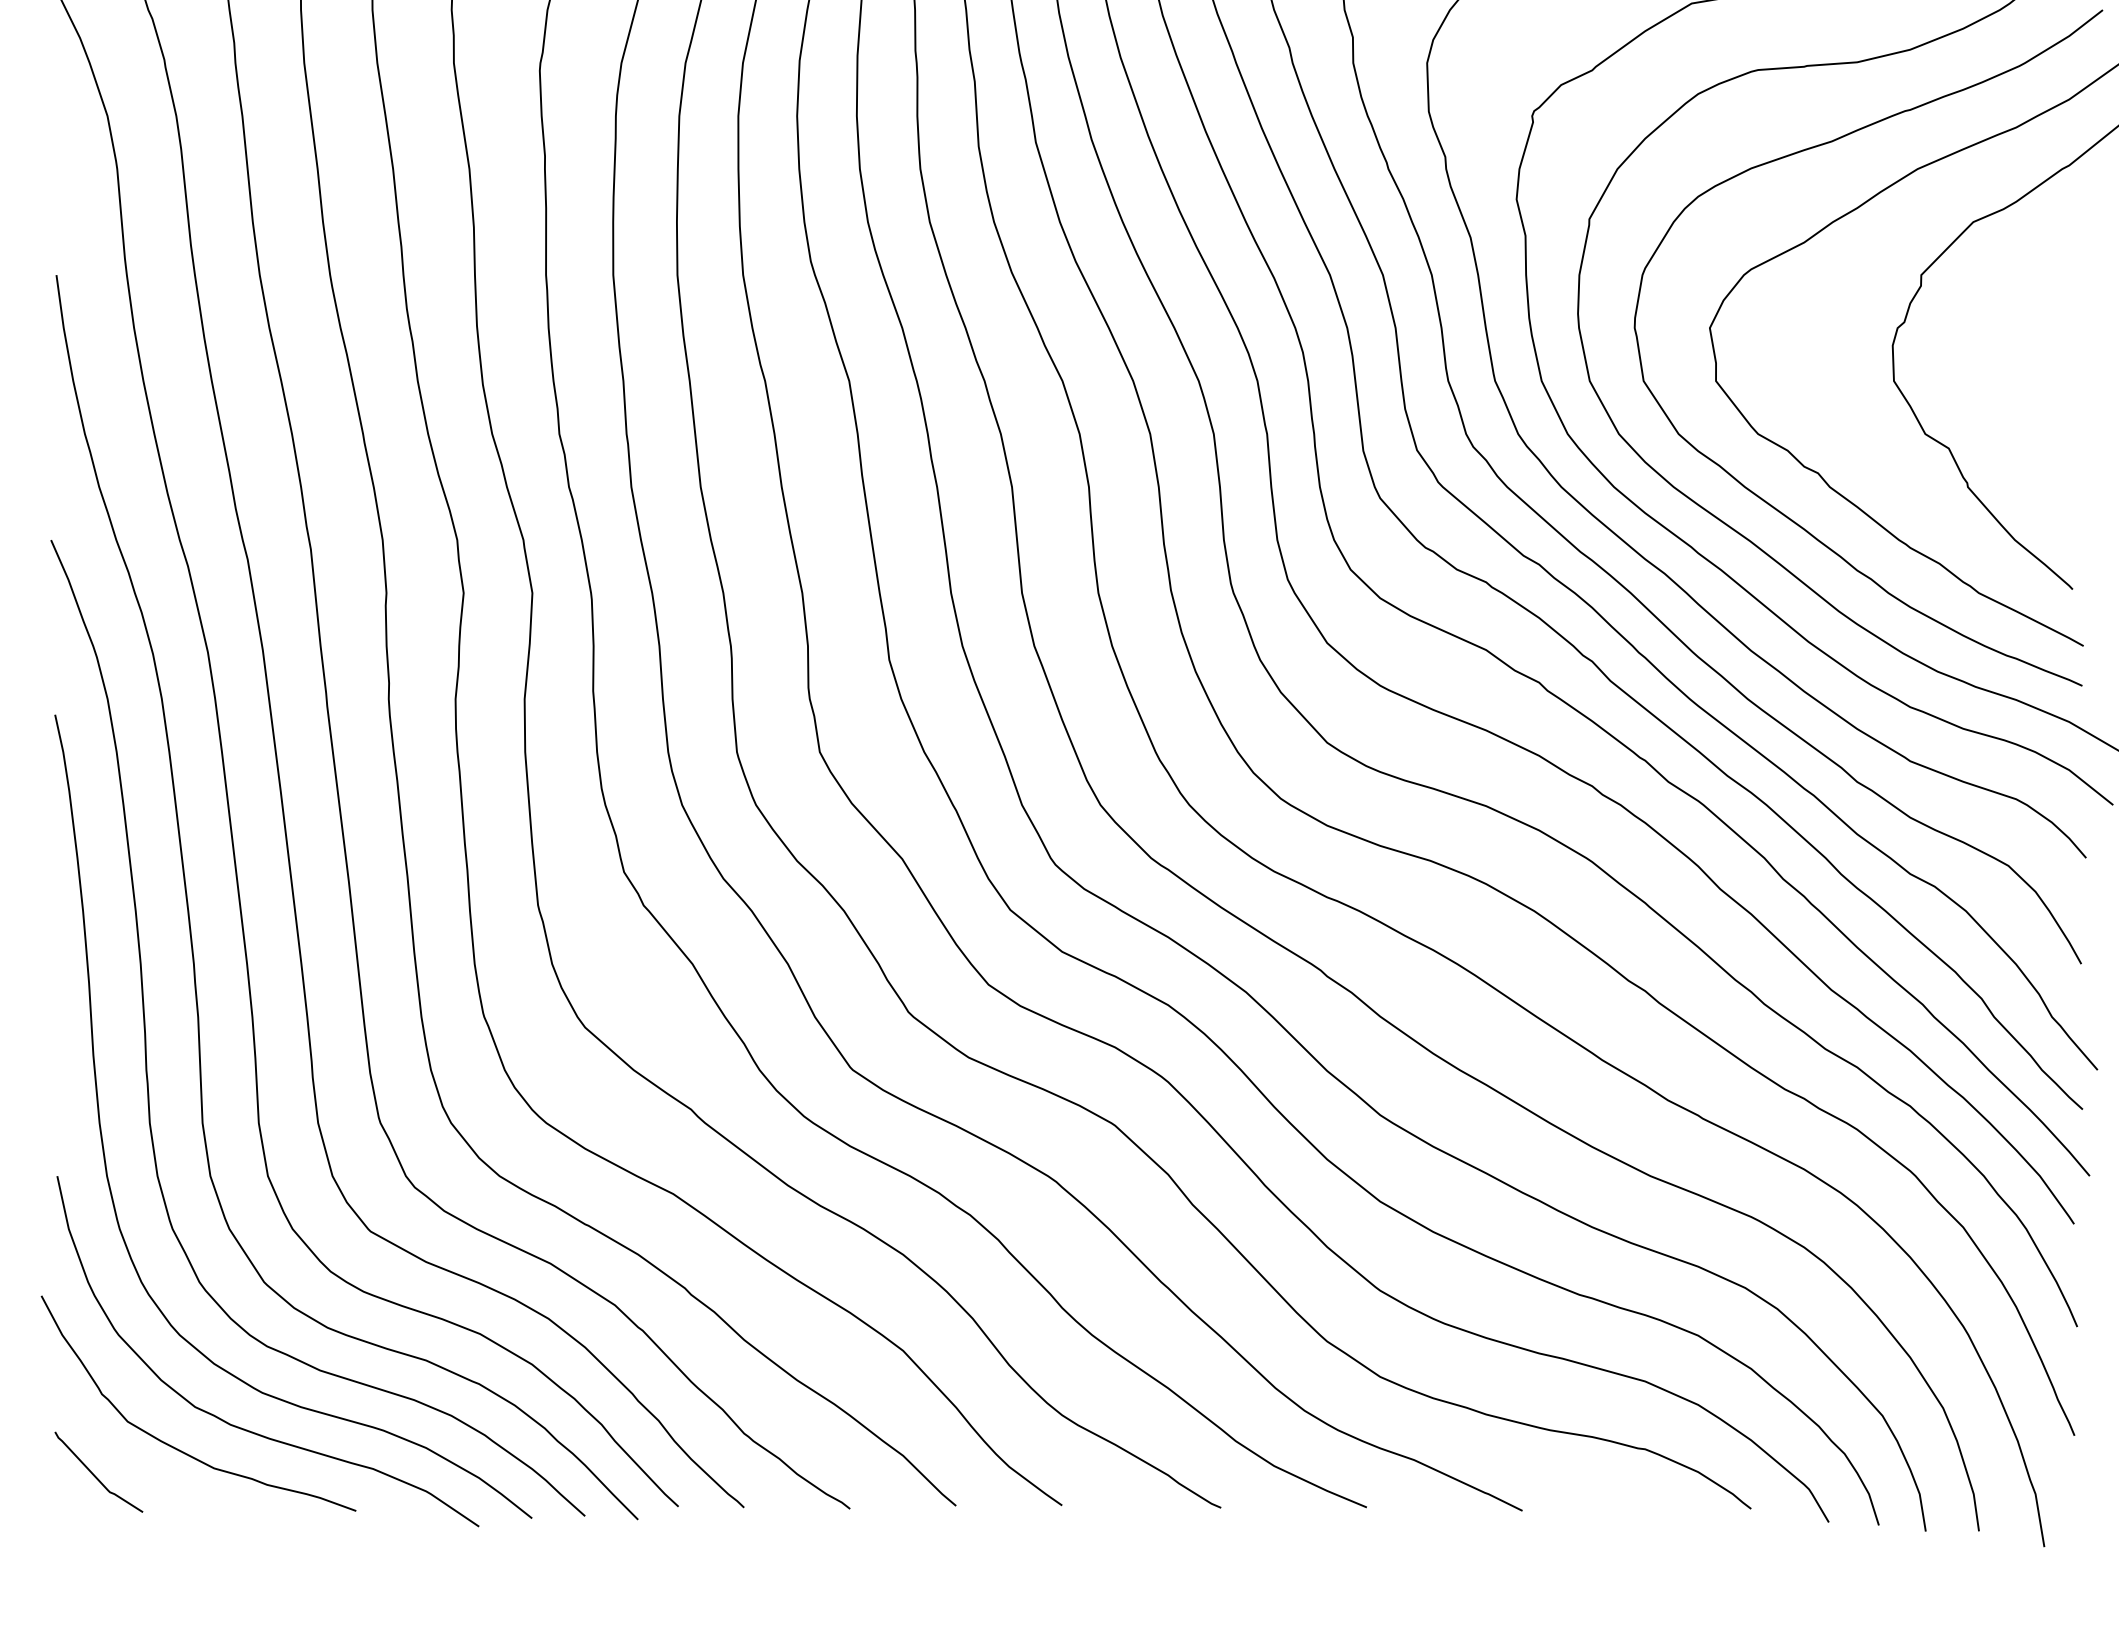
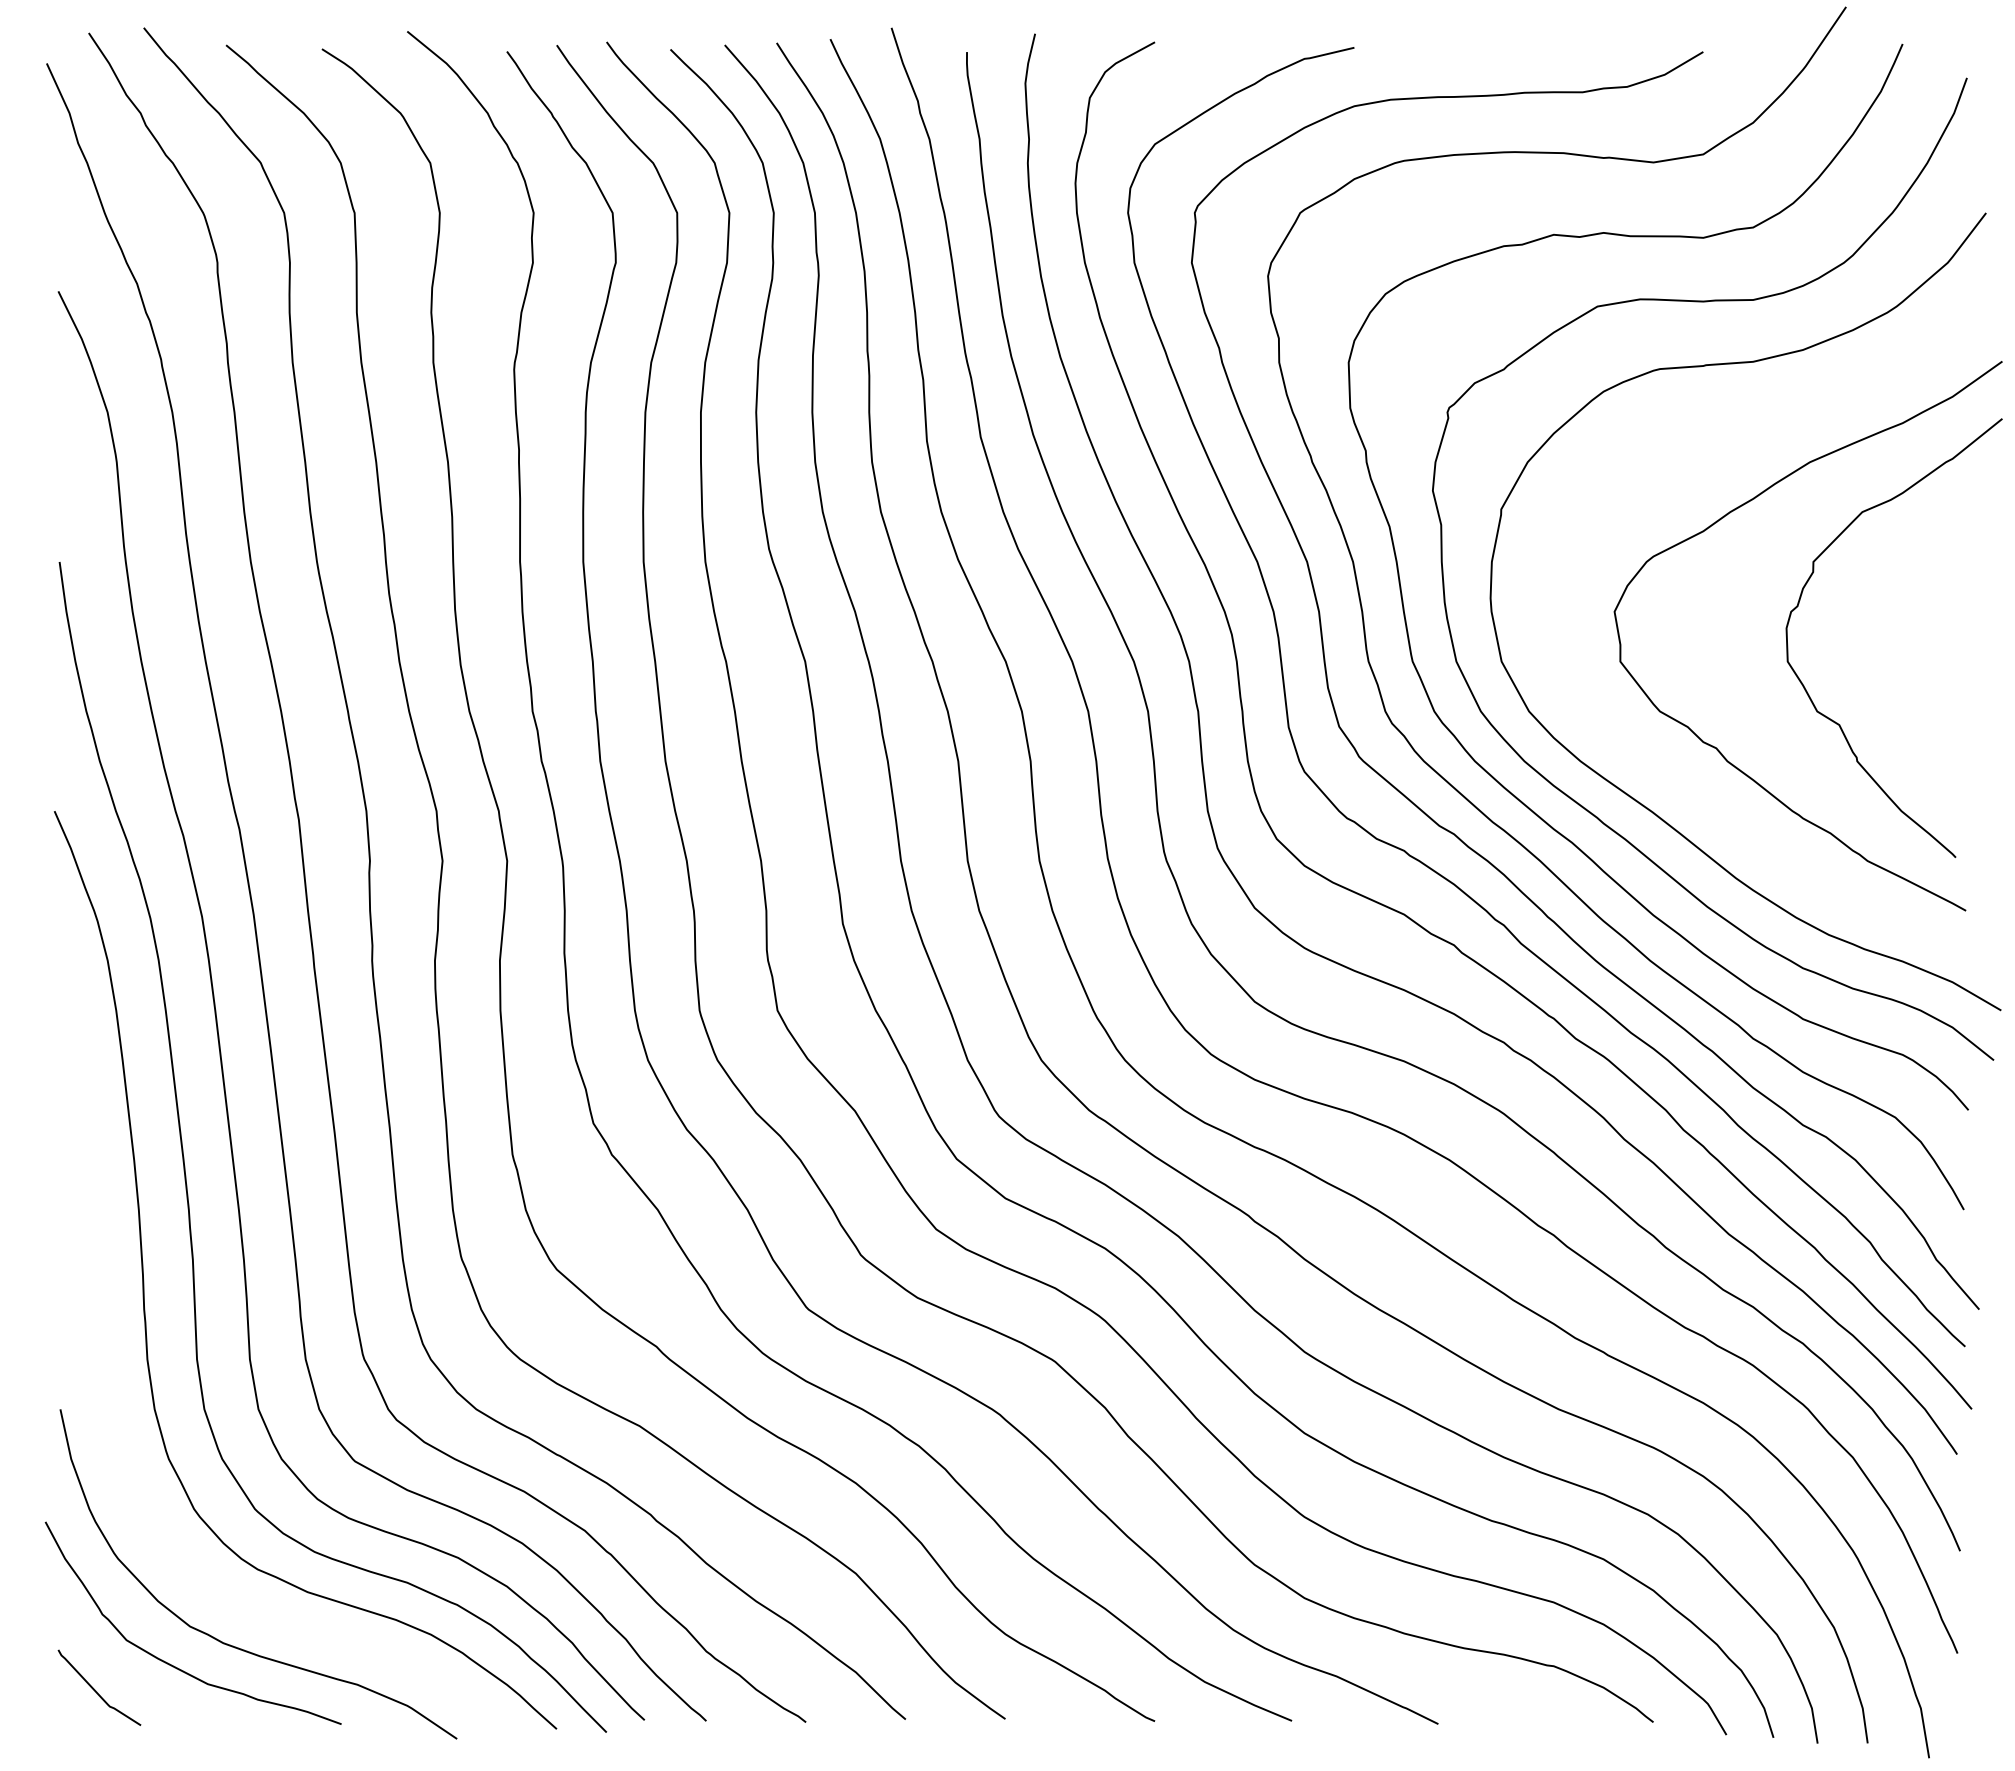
curve: (1764, 498) -> (1665, 772), removed
curve: (104, 1146) -> (104, 1381), removed

